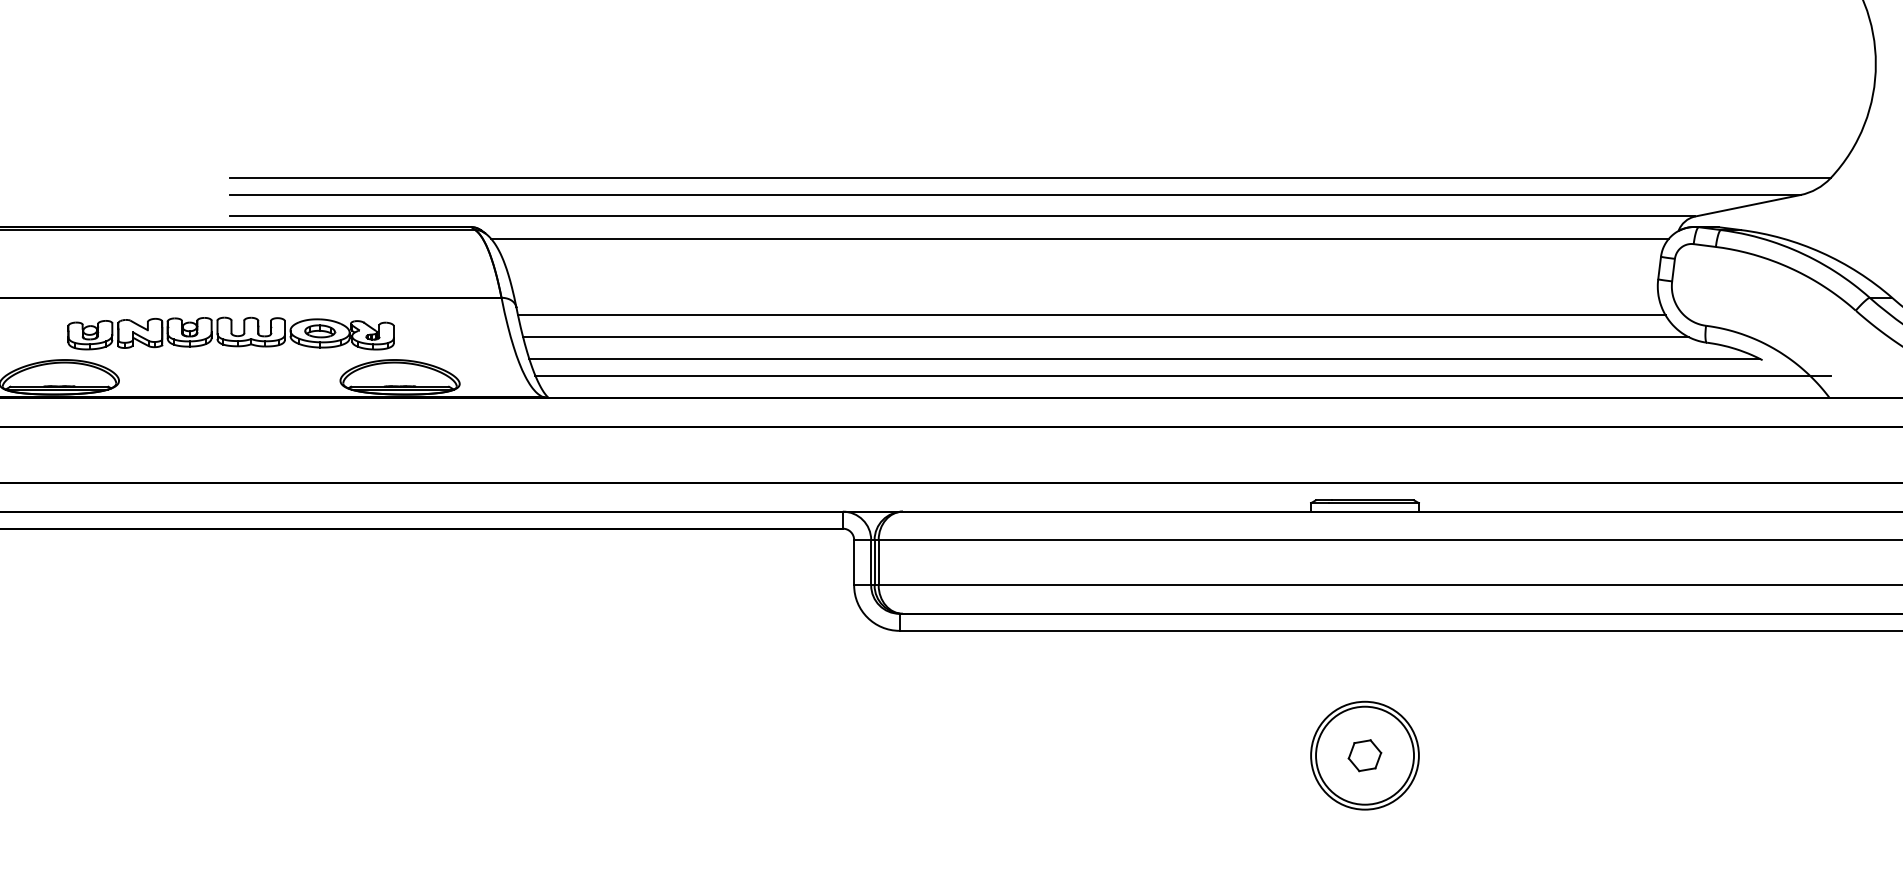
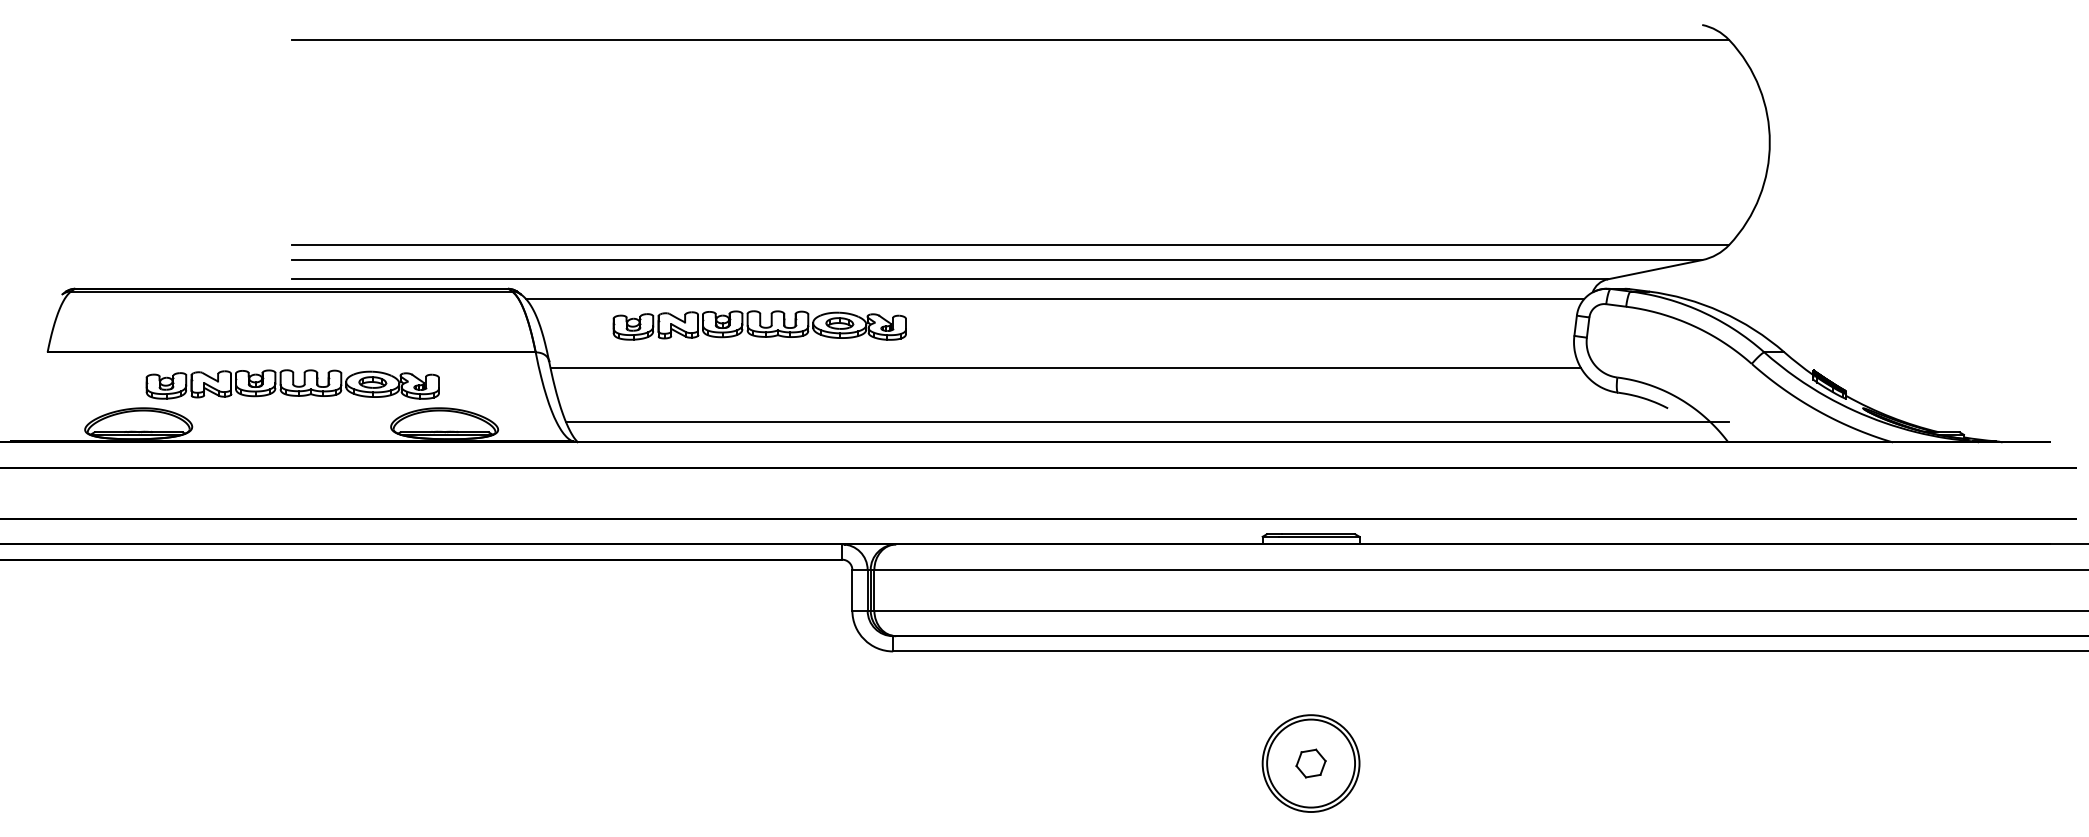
part: (750, 267) -> (759, 325), added
line: (1105, 336) -> (1078, 387), removed
line: (1143, 359) -> (1112, 407), removed

